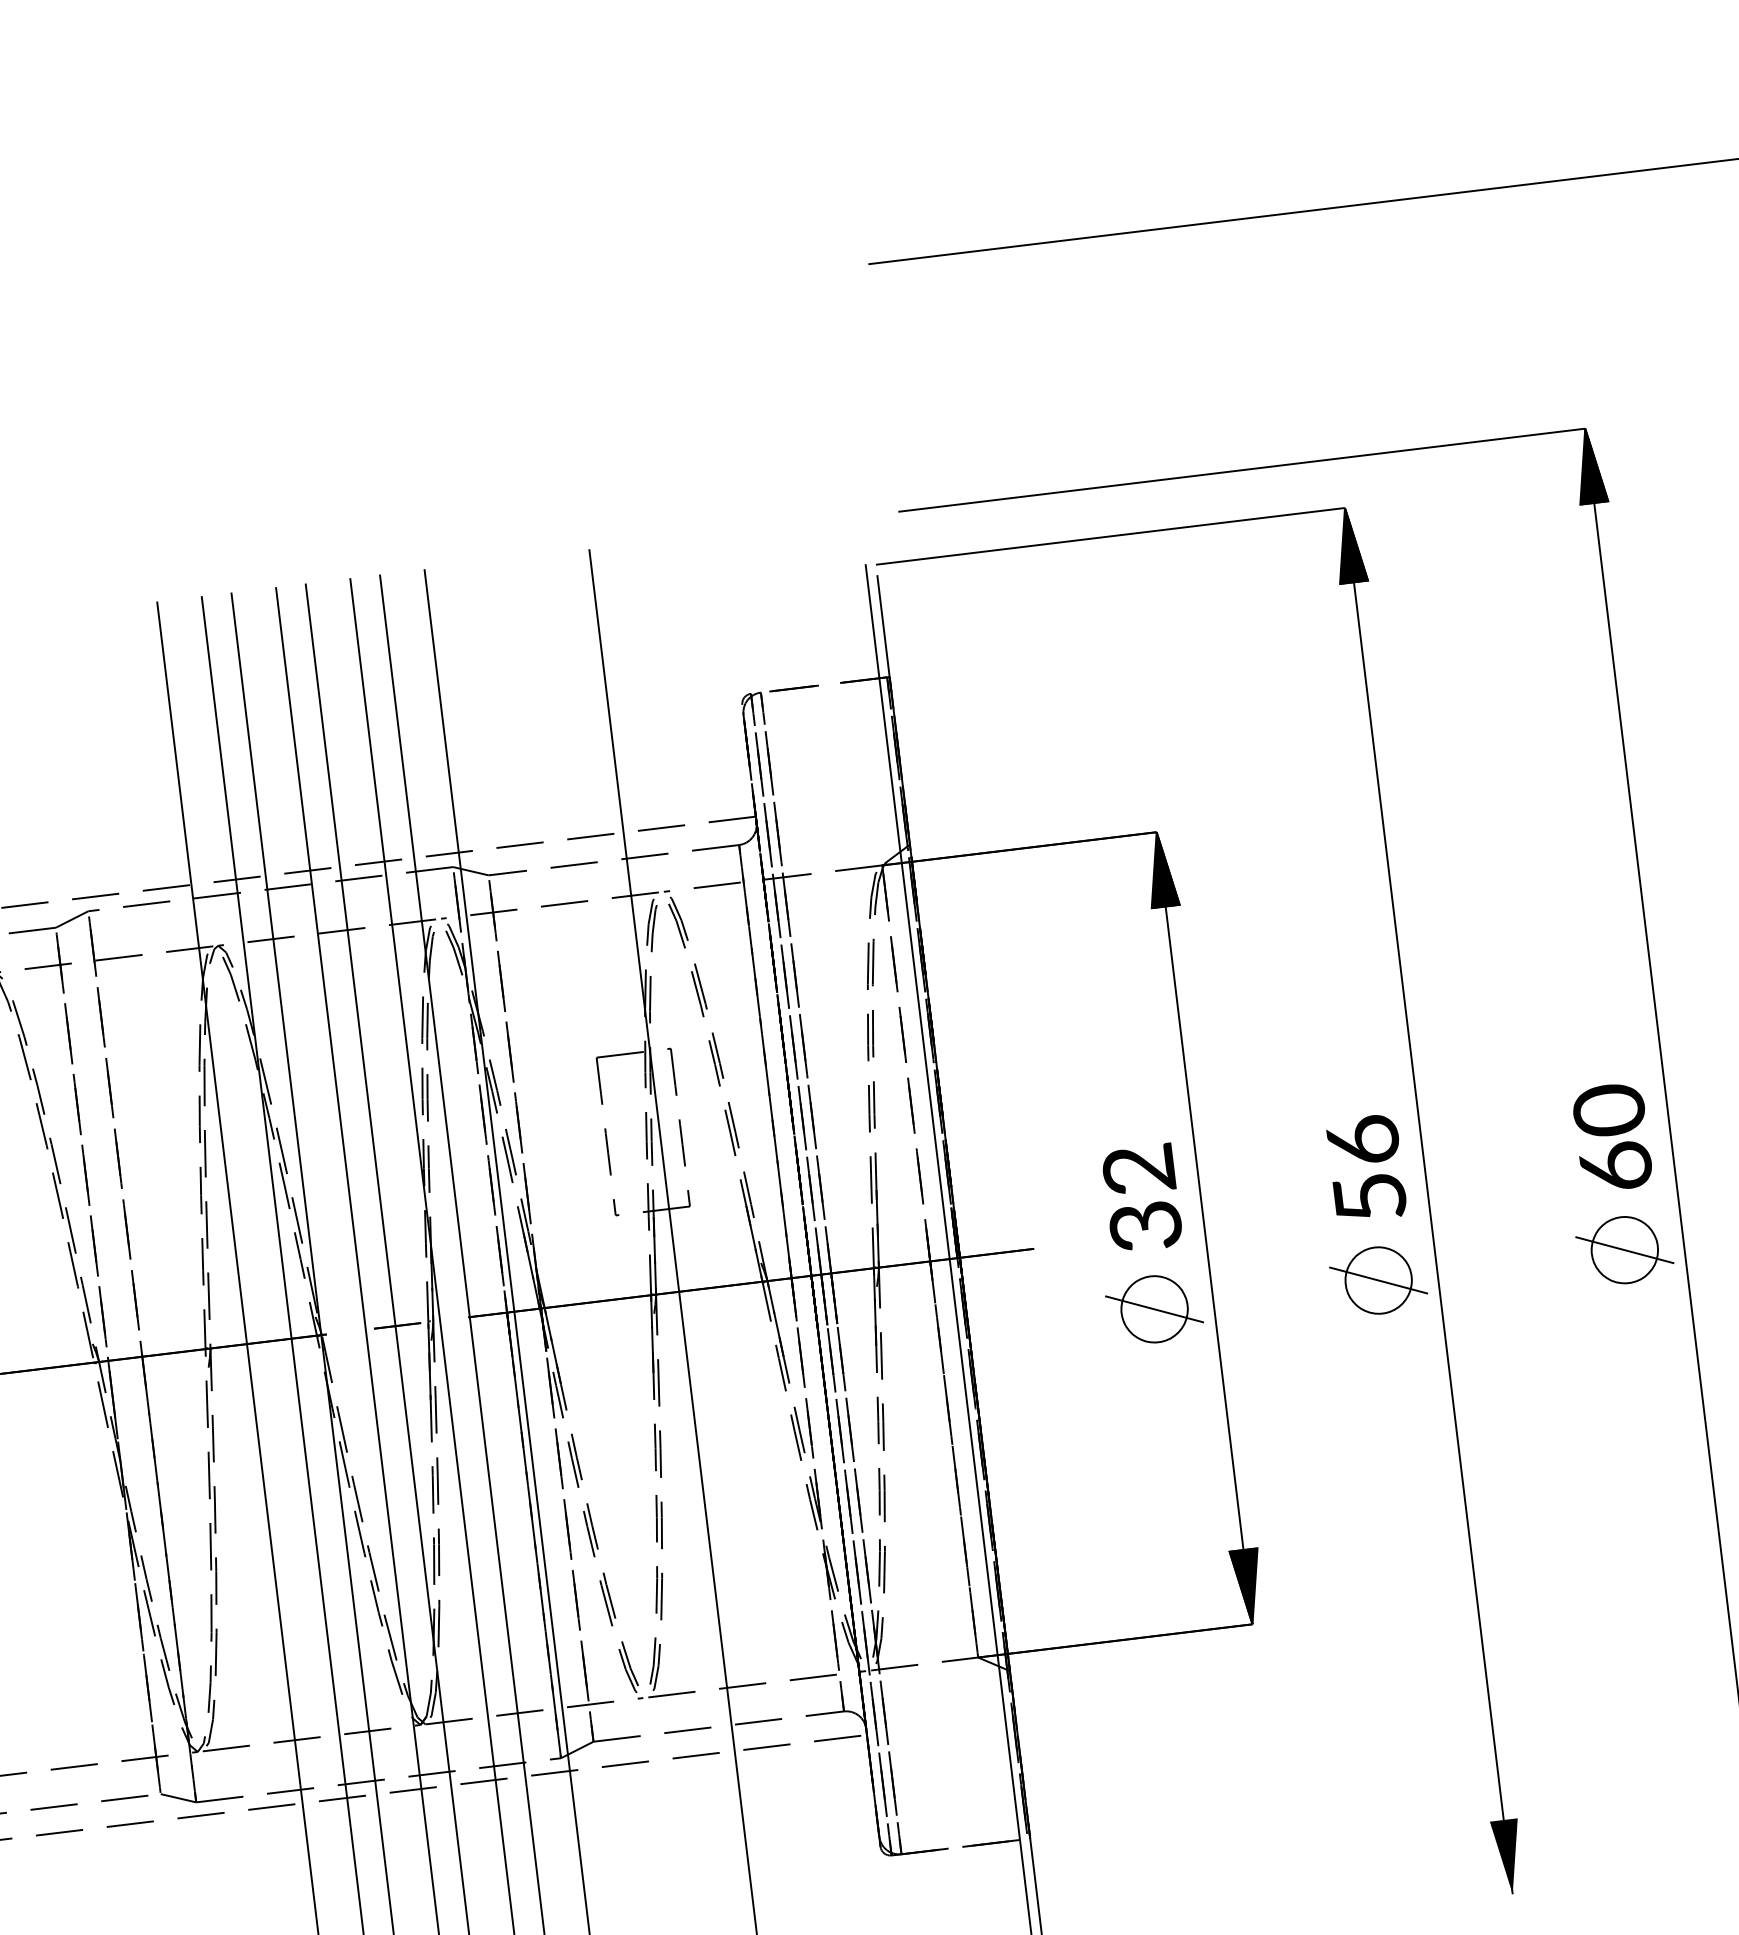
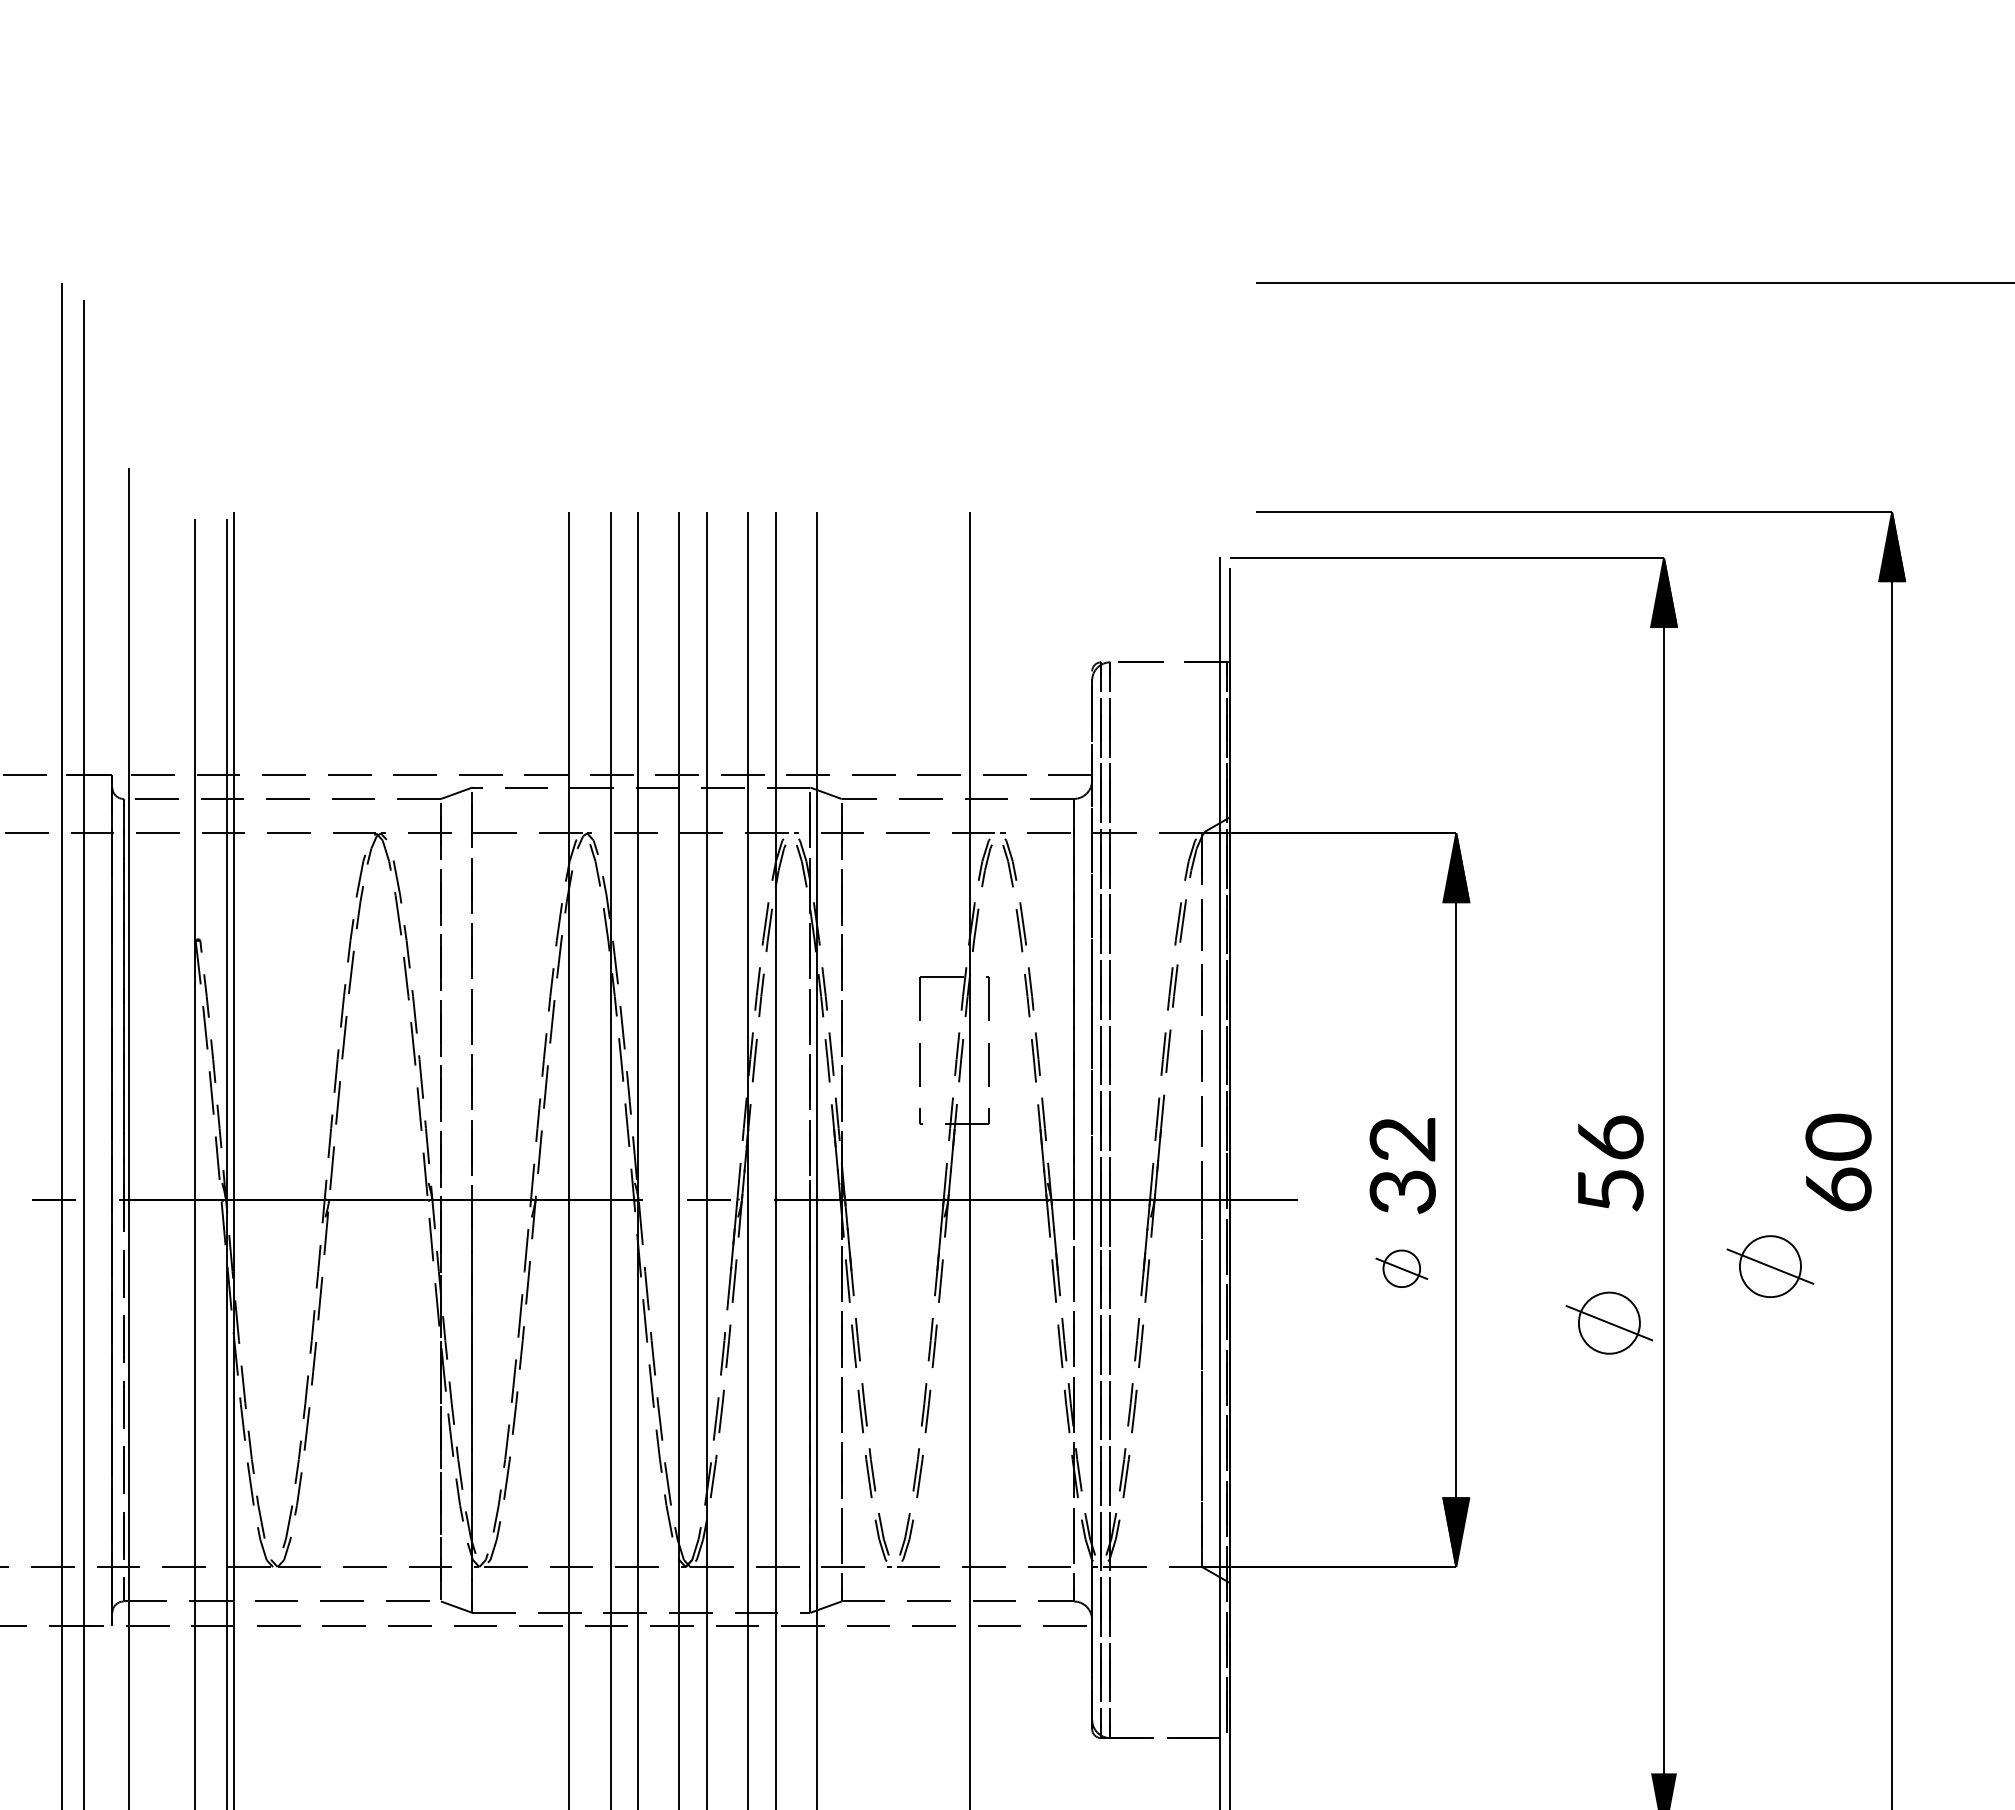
part: (1624, 1250) -> (1770, 1266), moved
part: (1378, 1279) -> (1609, 1322), moved
part: (1154, 1309) -> (1401, 1268), size x0.6

